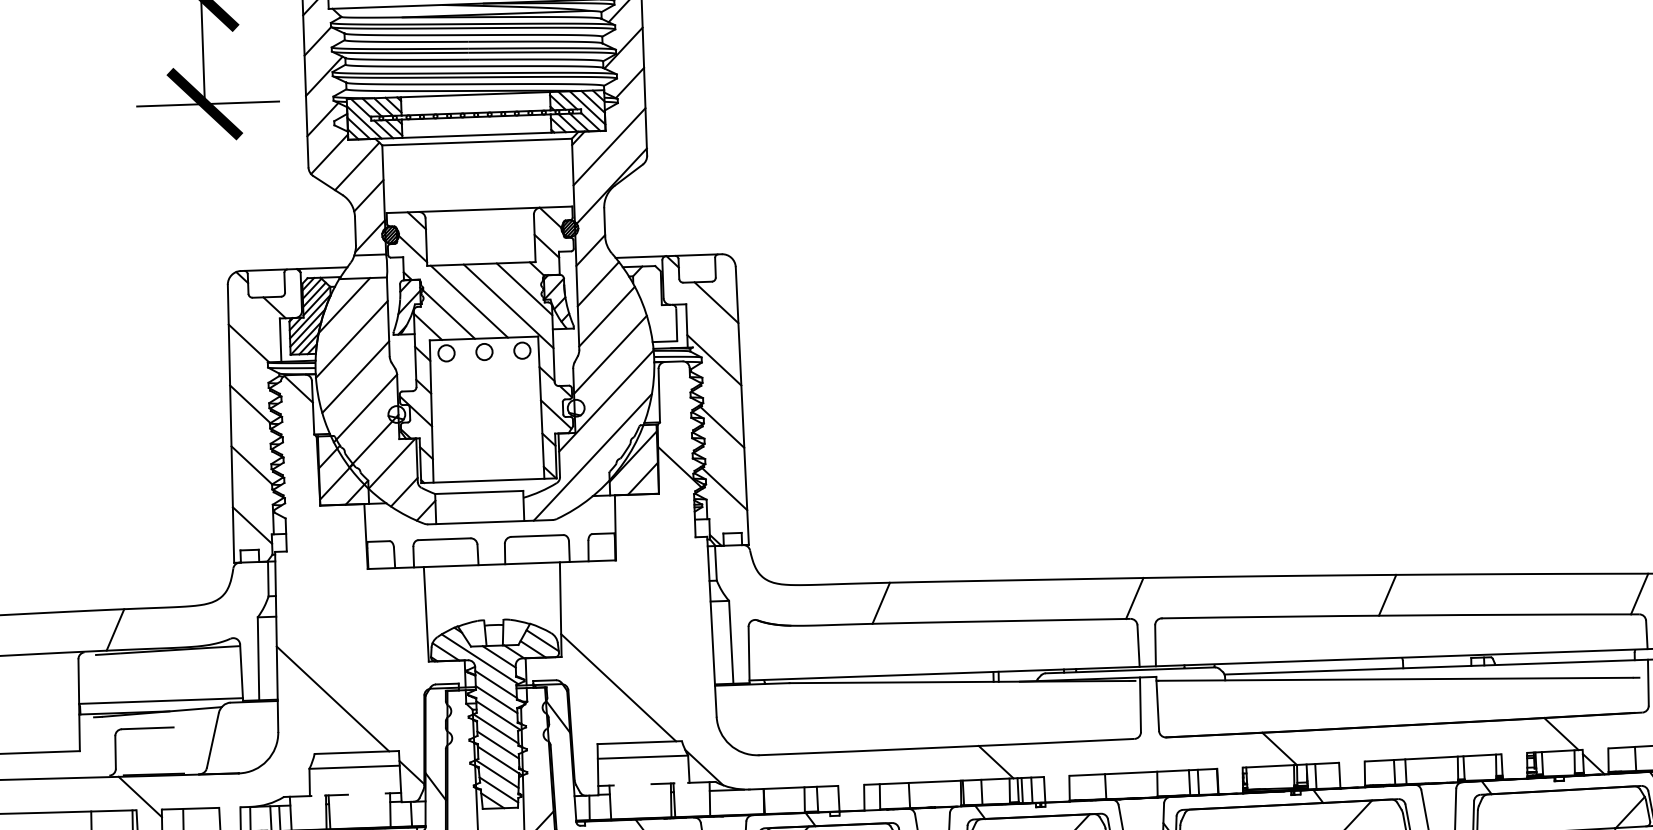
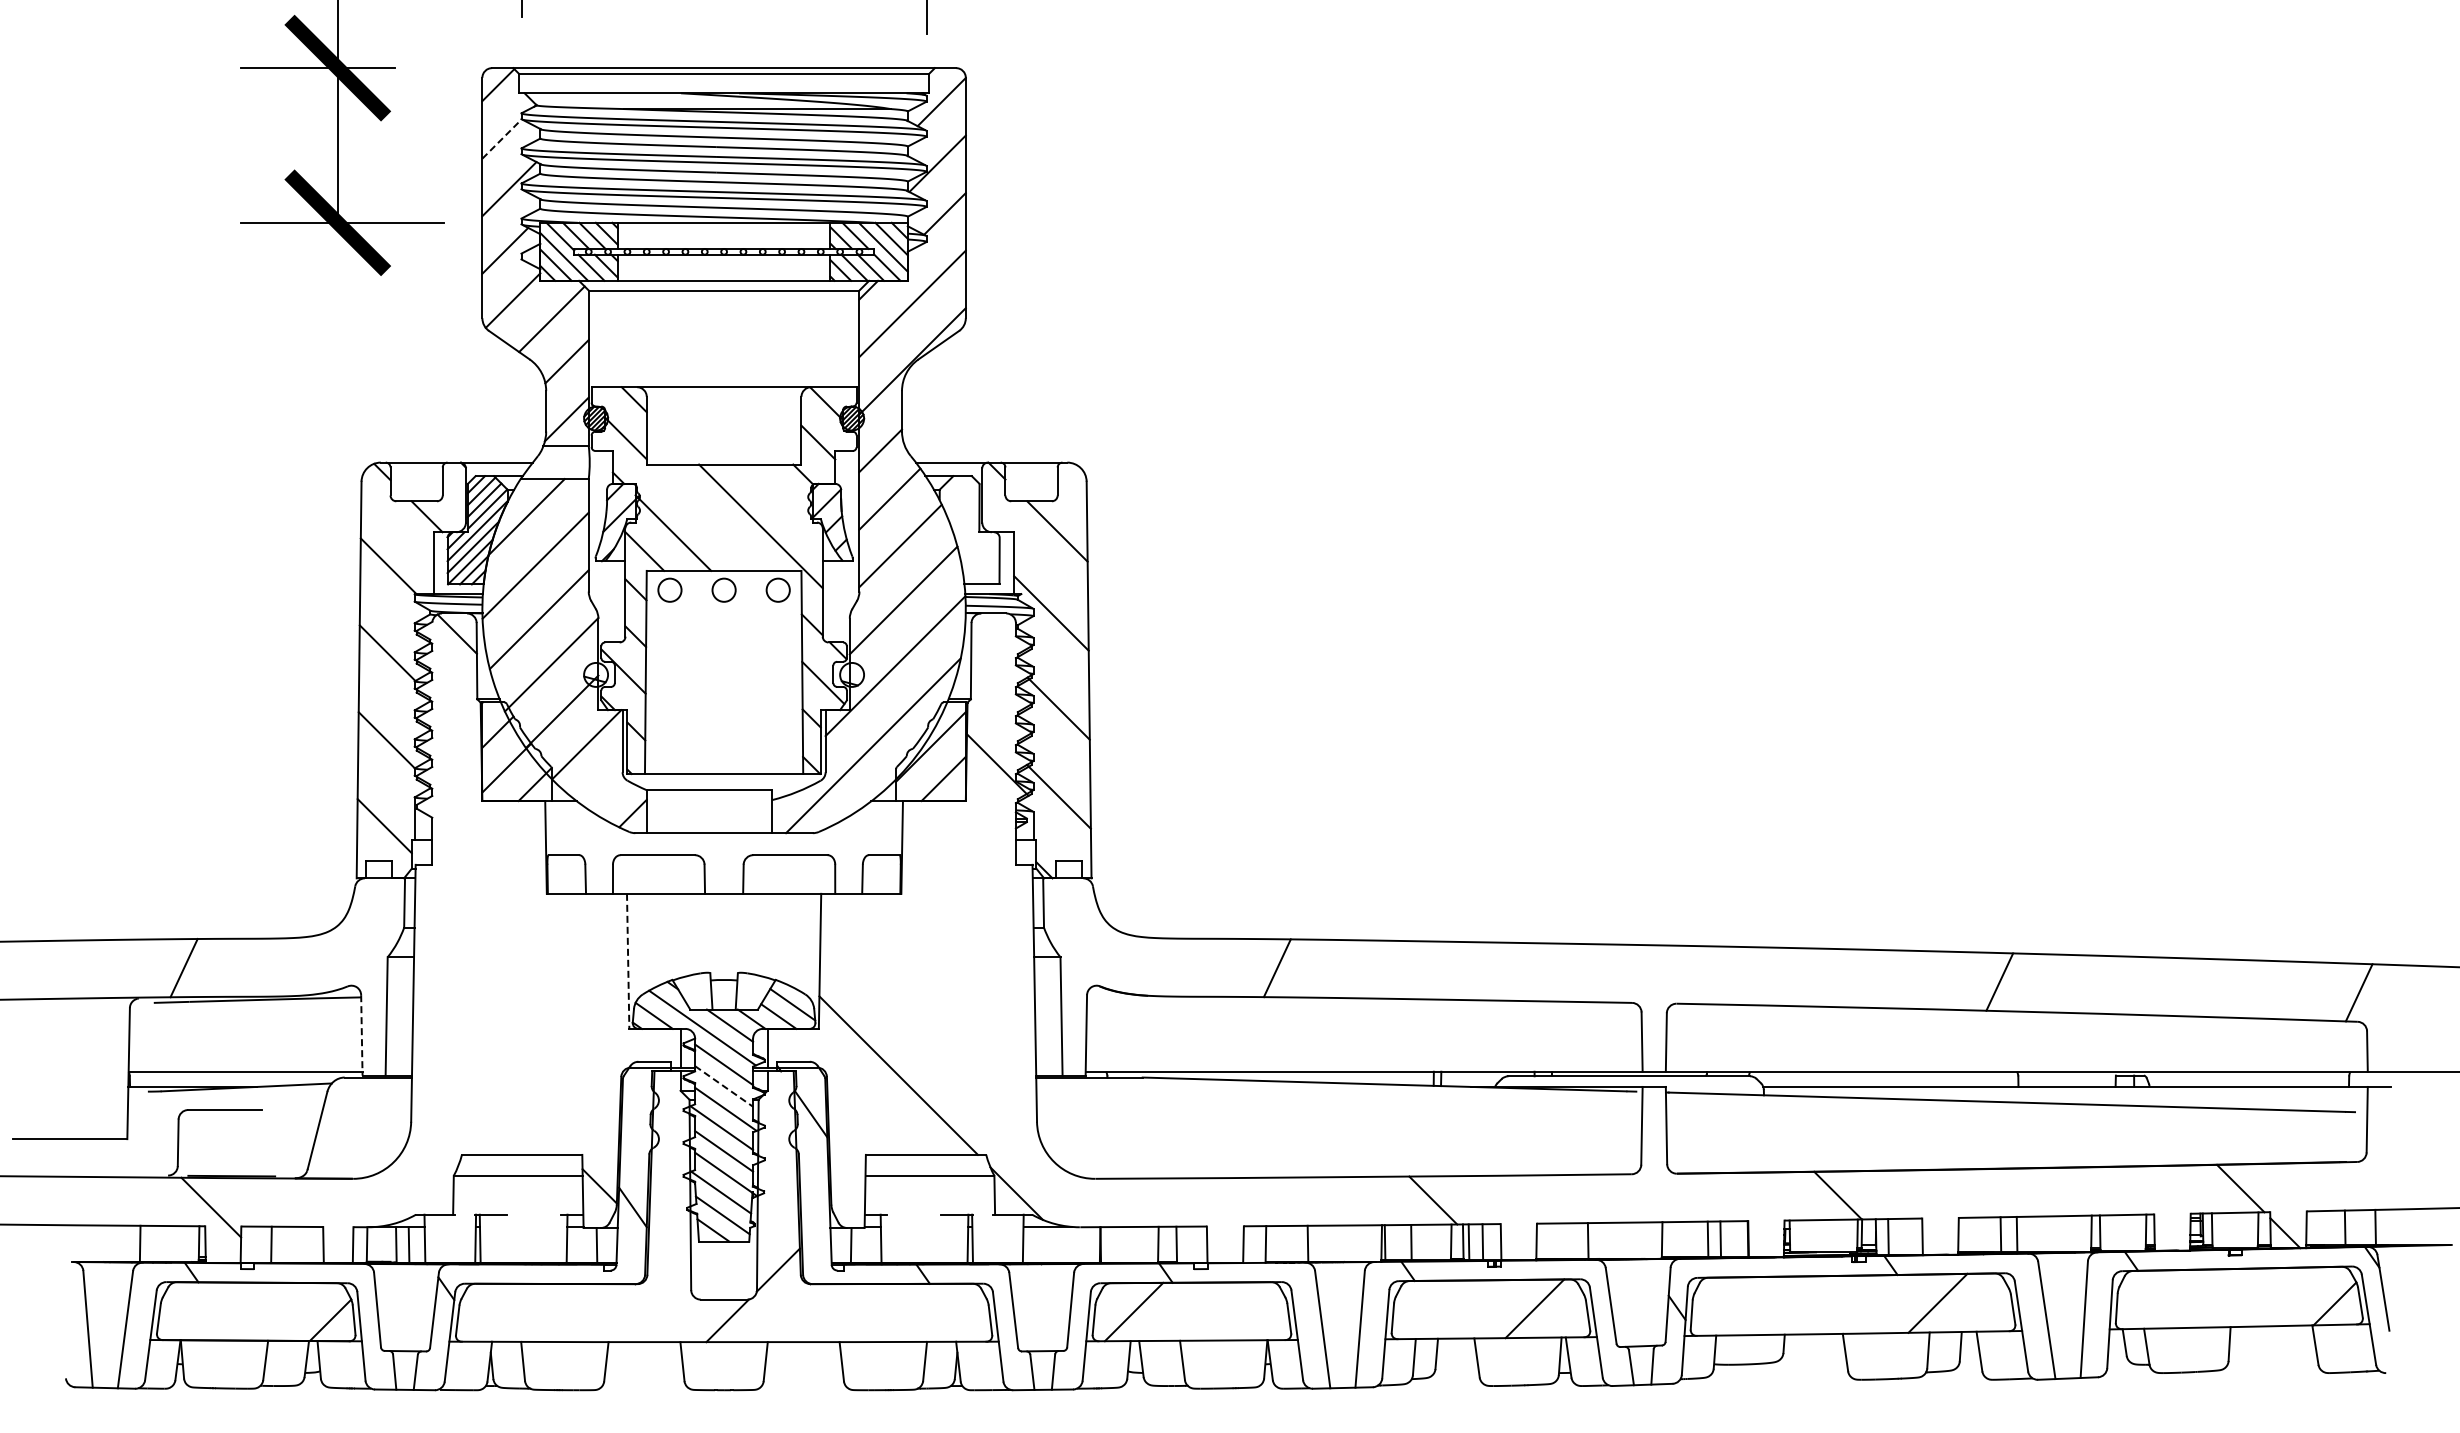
line: (318, 41) -> (502, 139), solid -> dashed
line: (524, 289) -> (784, 502), removed
line: (468, 301) -> (704, 517), removed
line: (404, 491) -> (602, 785), removed
line: (1134, 598) -> (1638, 973), removed
line: (426, 614) -> (628, 961), solid -> dashed
line: (241, 672) -> (361, 1035), solid -> dashed
line: (332, 698) -> (490, 1076), removed
line: (496, 699) -> (724, 1086), solid -> dashed

